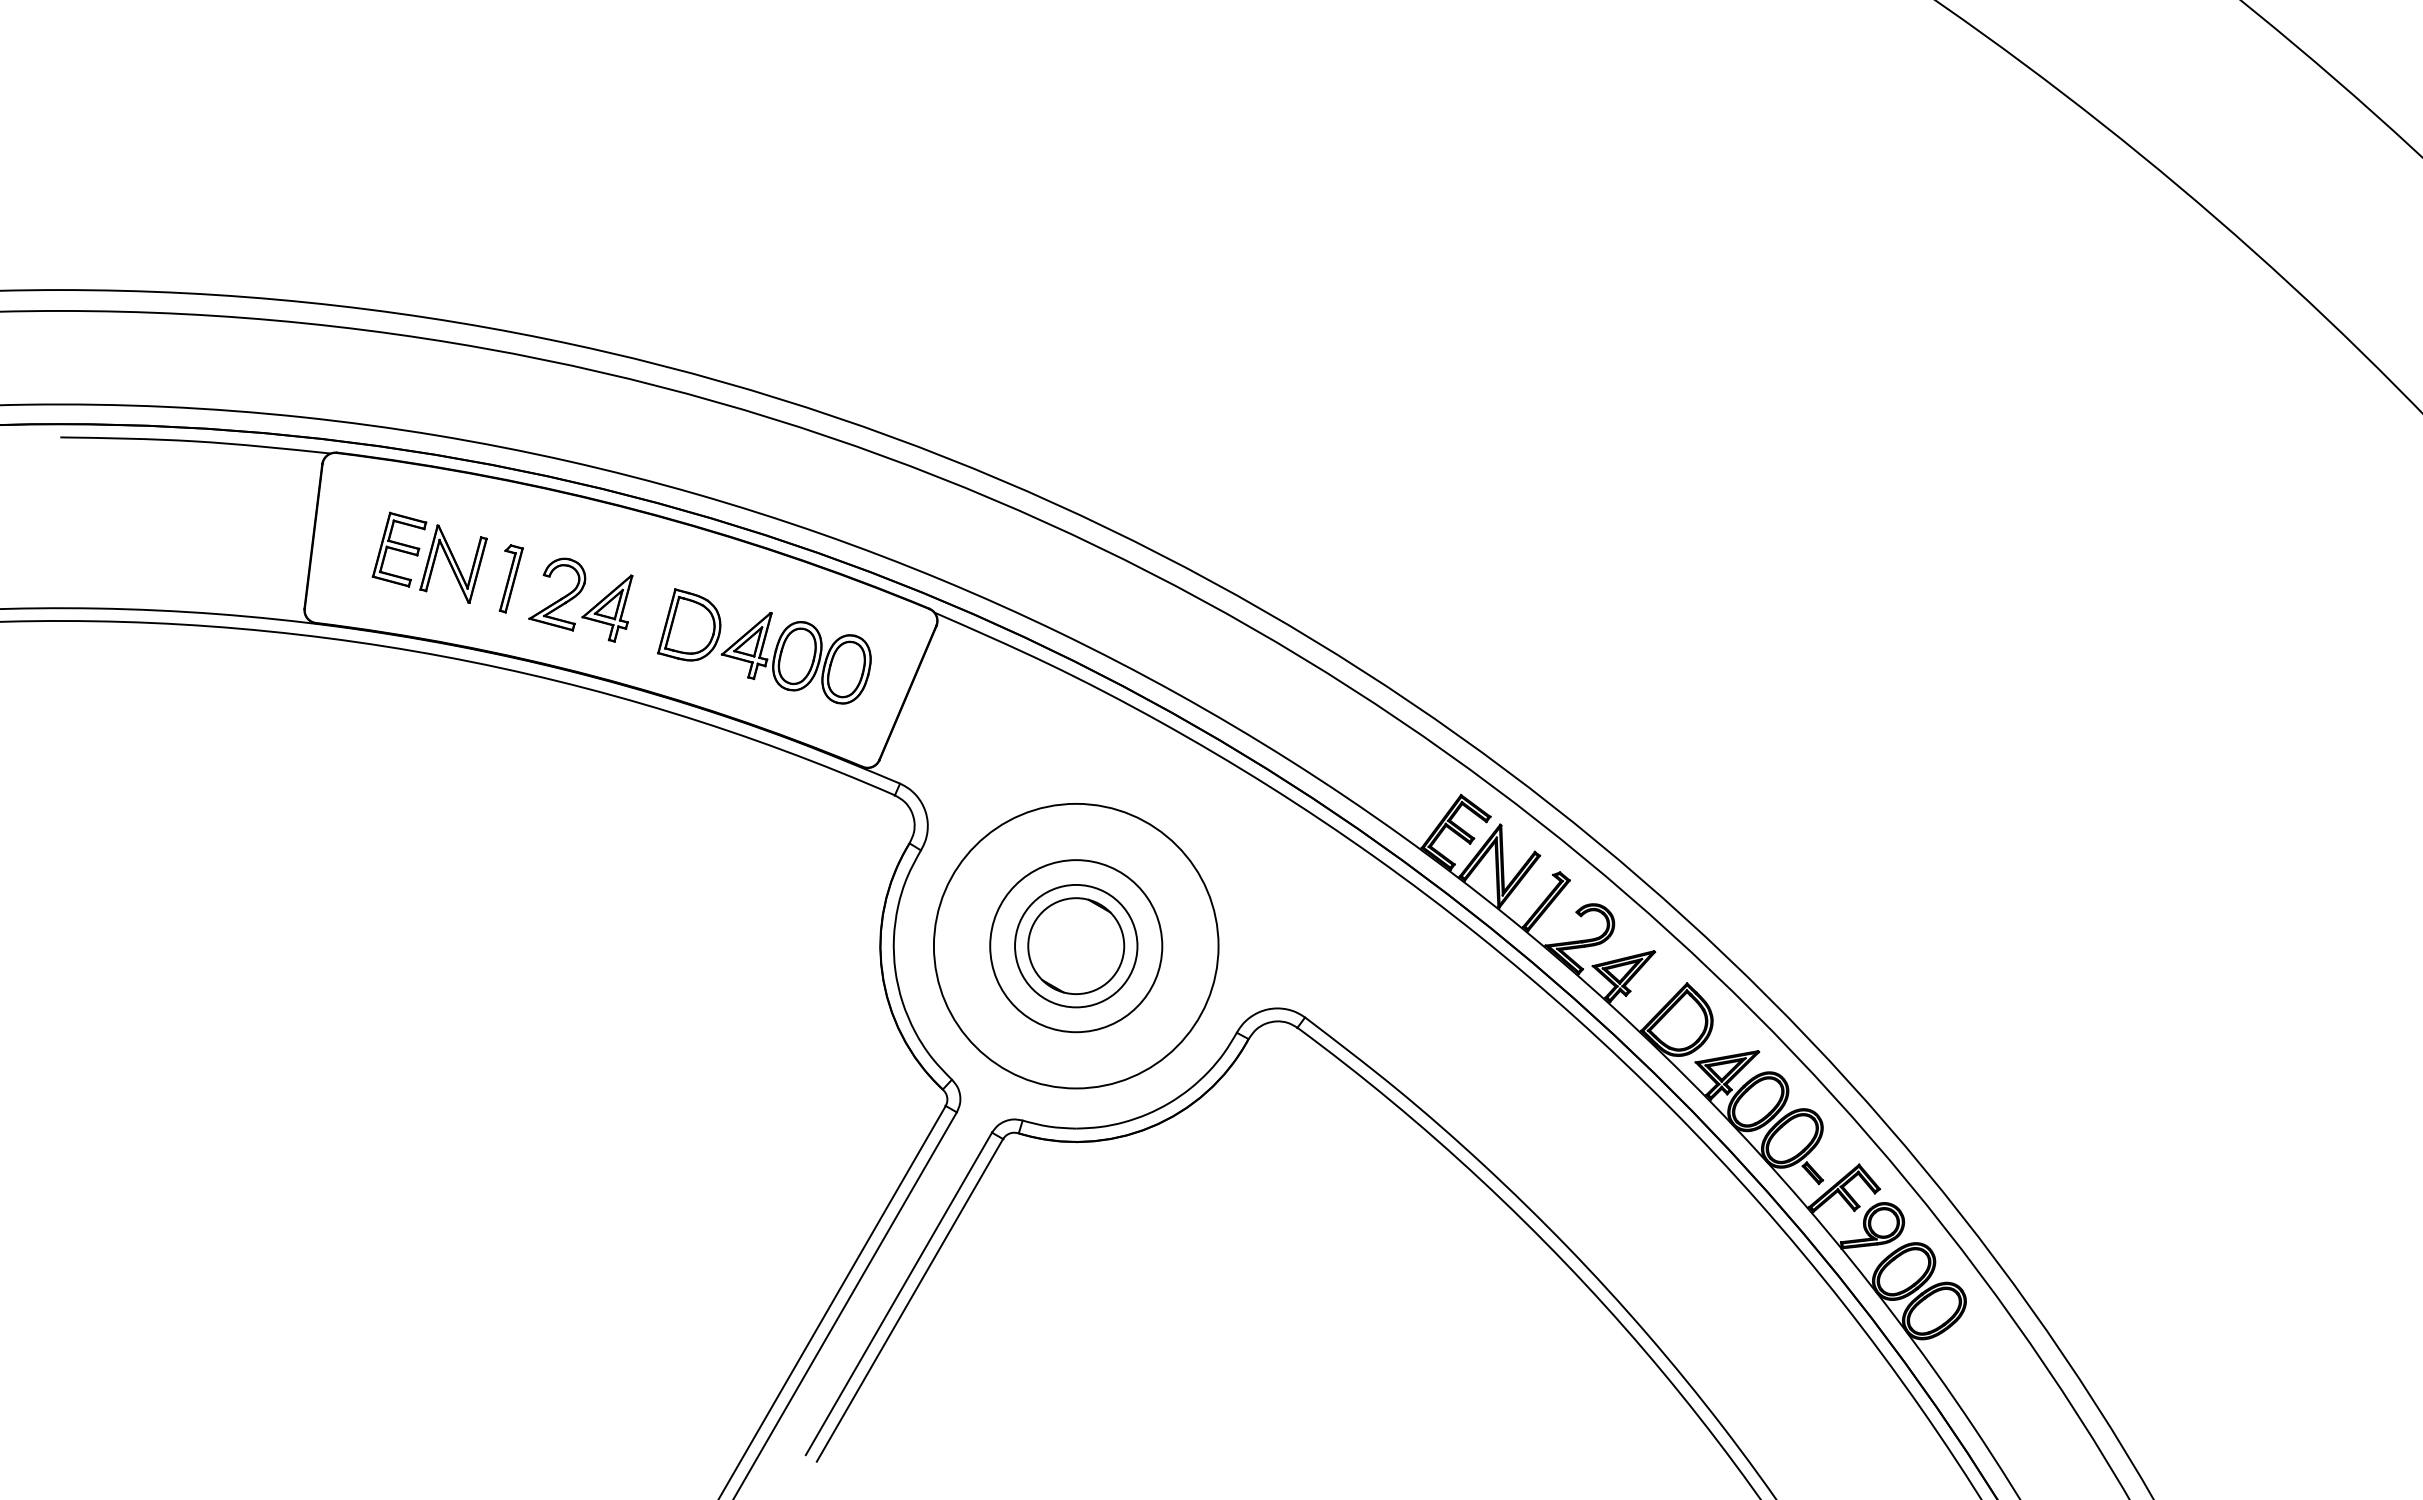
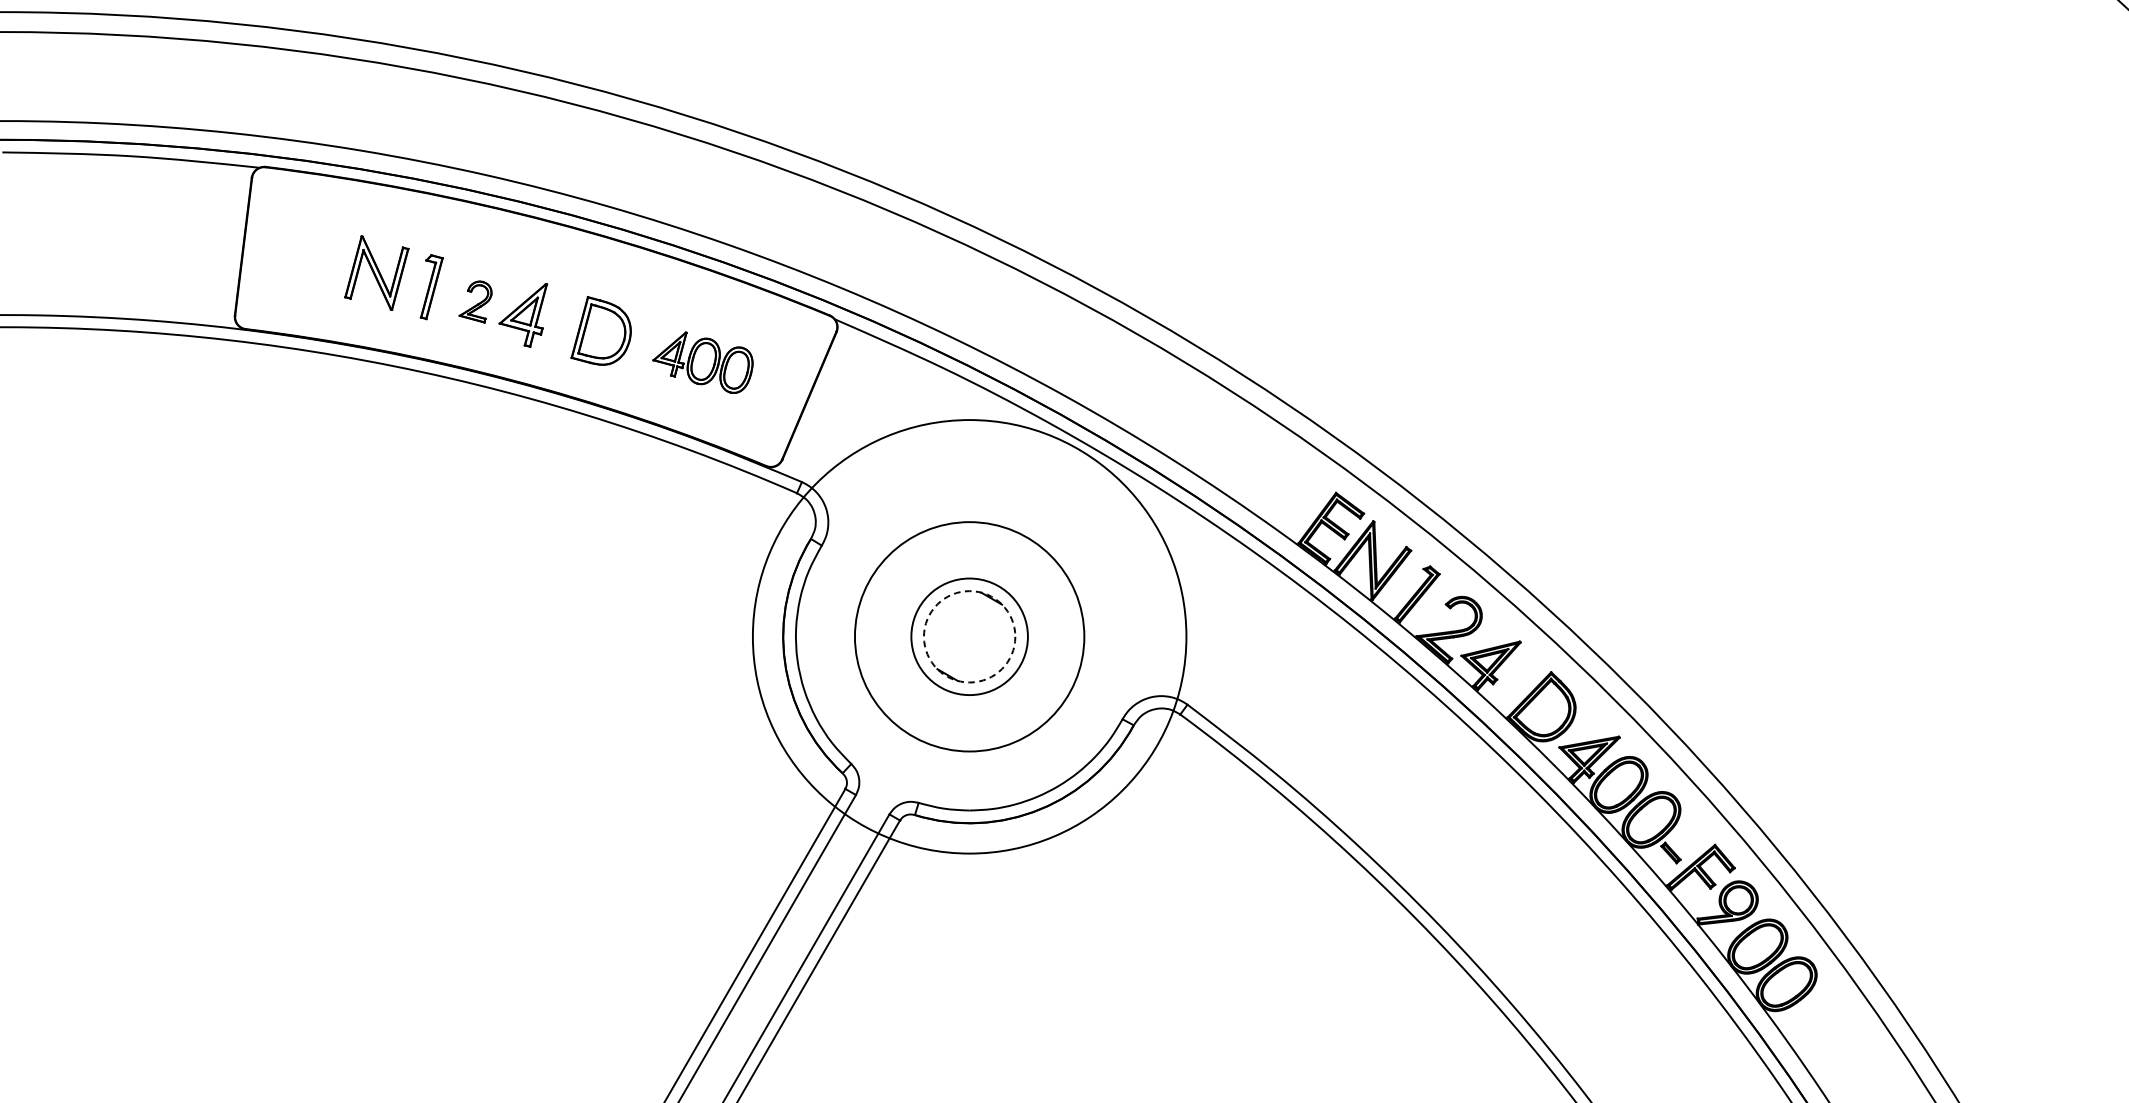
part: (399, 549) -> (325, 259), removed
part: (557, 594) -> (475, 302), size x0.6
part: (795, 658) -> (702, 362), size x0.7
circle: (1075, 945) -> (968, 636), size x1.6
circle: (1076, 946) -> (969, 637), size x1.4
circle: (1076, 946) -> (969, 637), solid -> dashed

